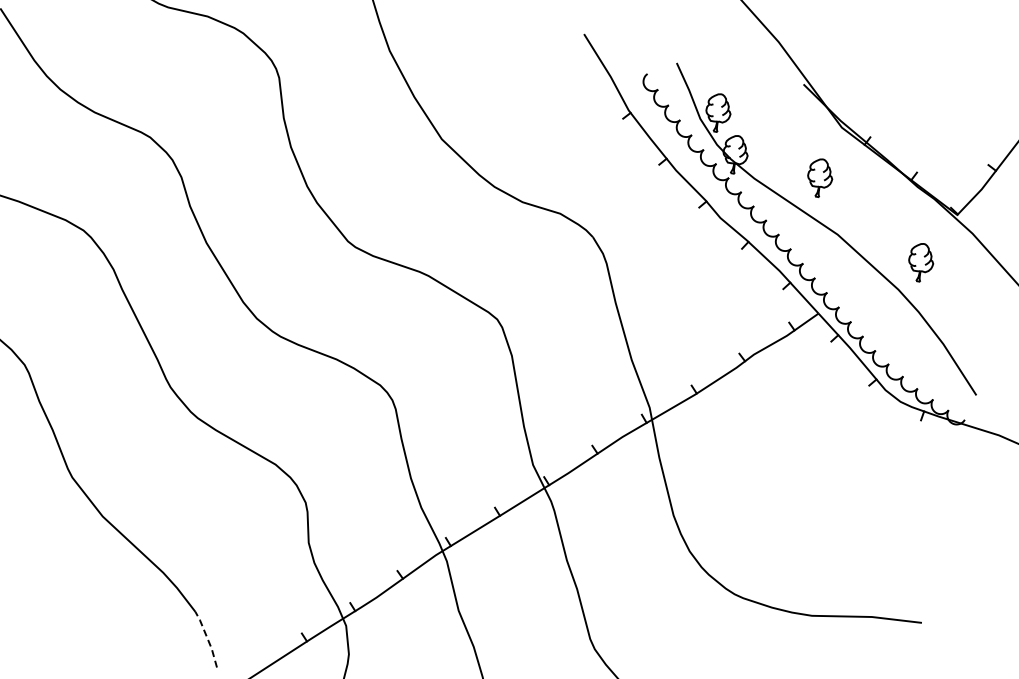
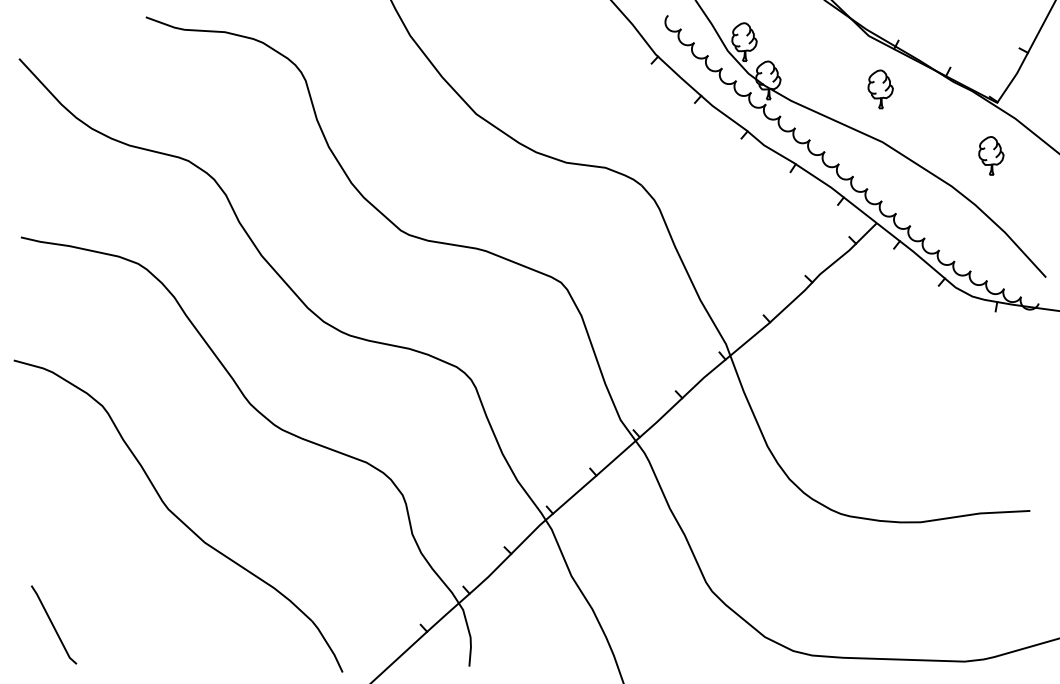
part: (819, 178) -> (880, 89), moved
part: (921, 262) -> (991, 155), moved
line: (207, 638) -> (328, 645), dashed -> solid

